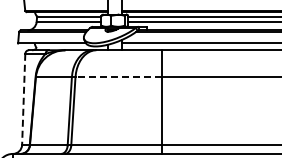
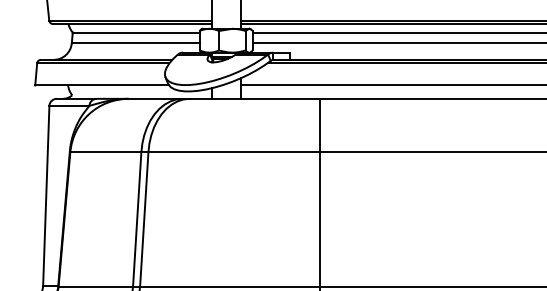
line: (118, 77) -> (233, 152), dashed -> solid
line: (23, 99) -> (45, 196), dashed -> solid

